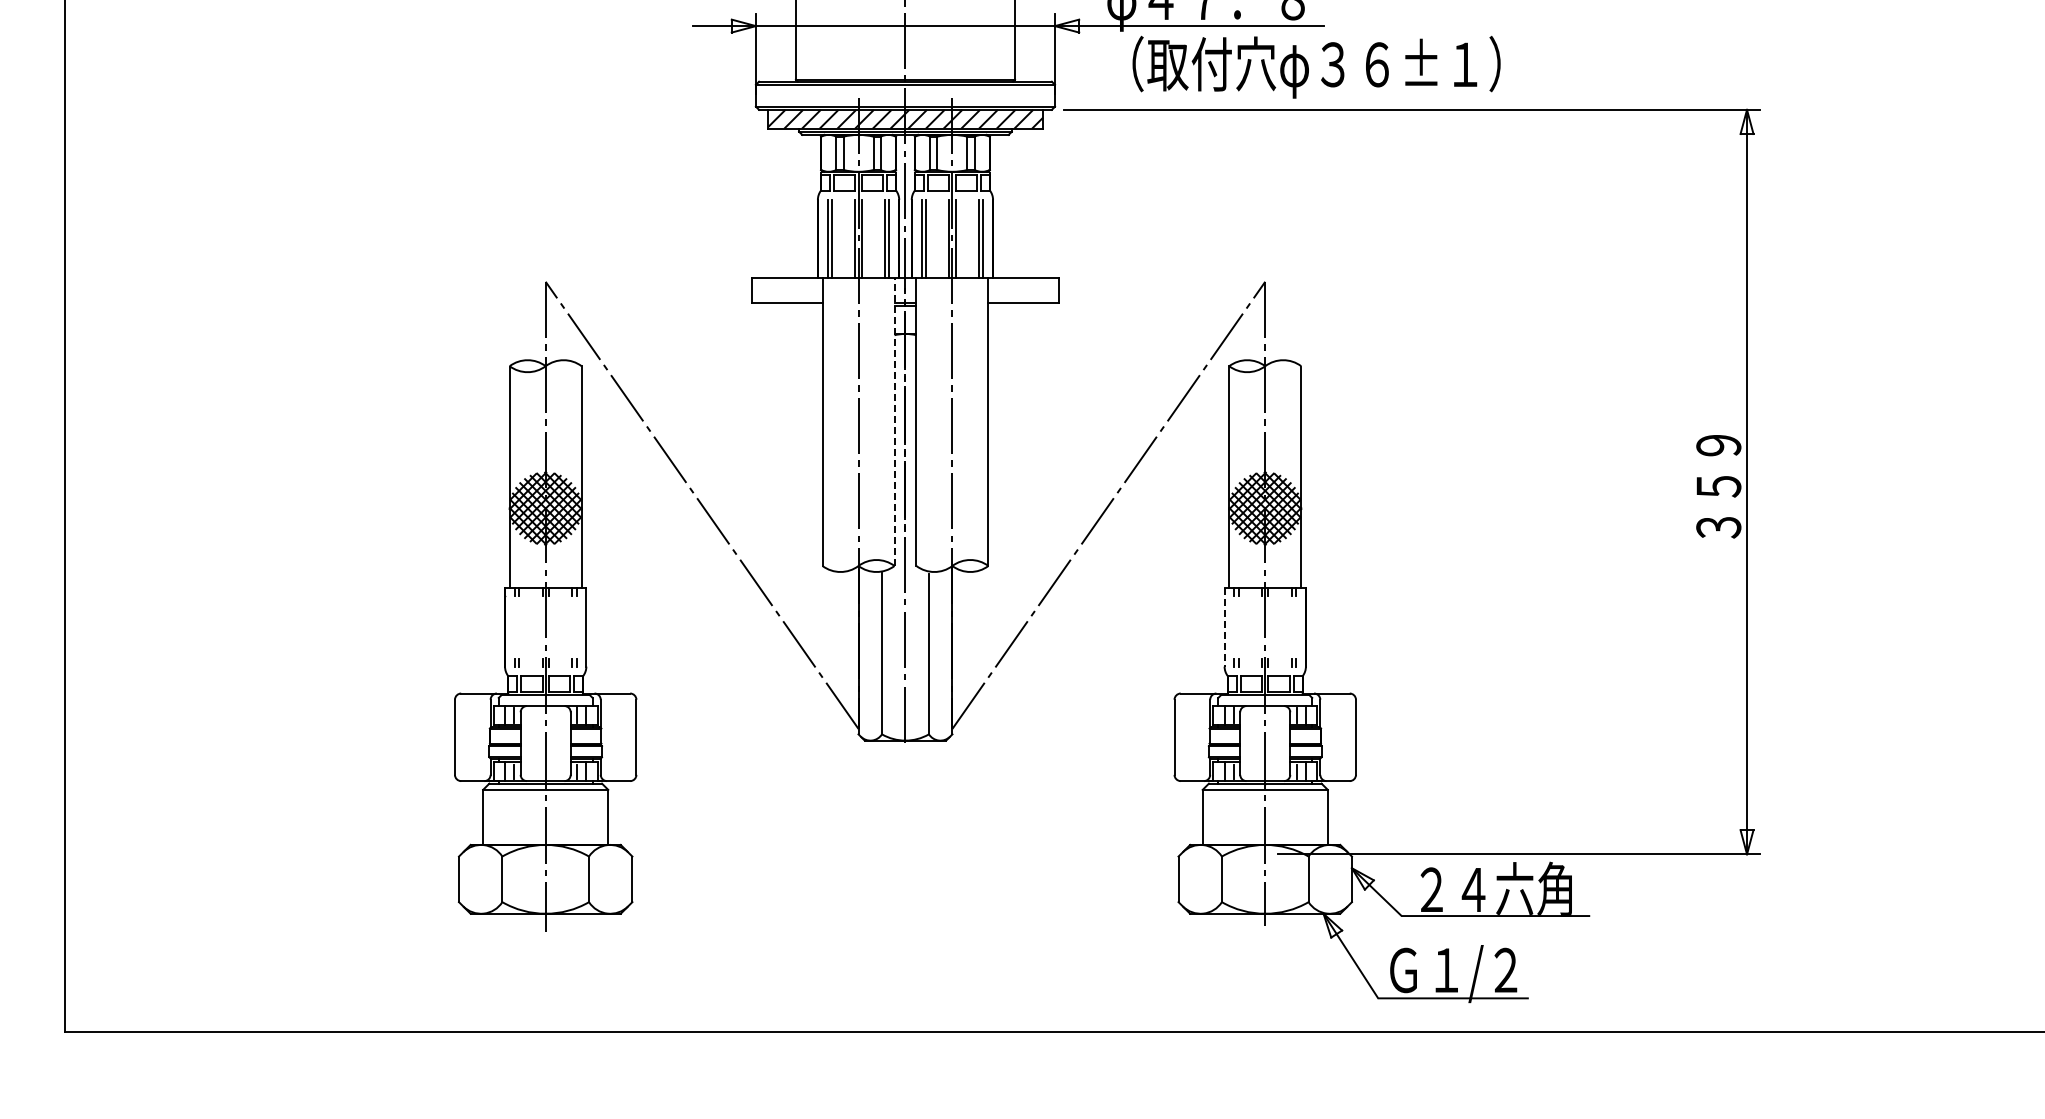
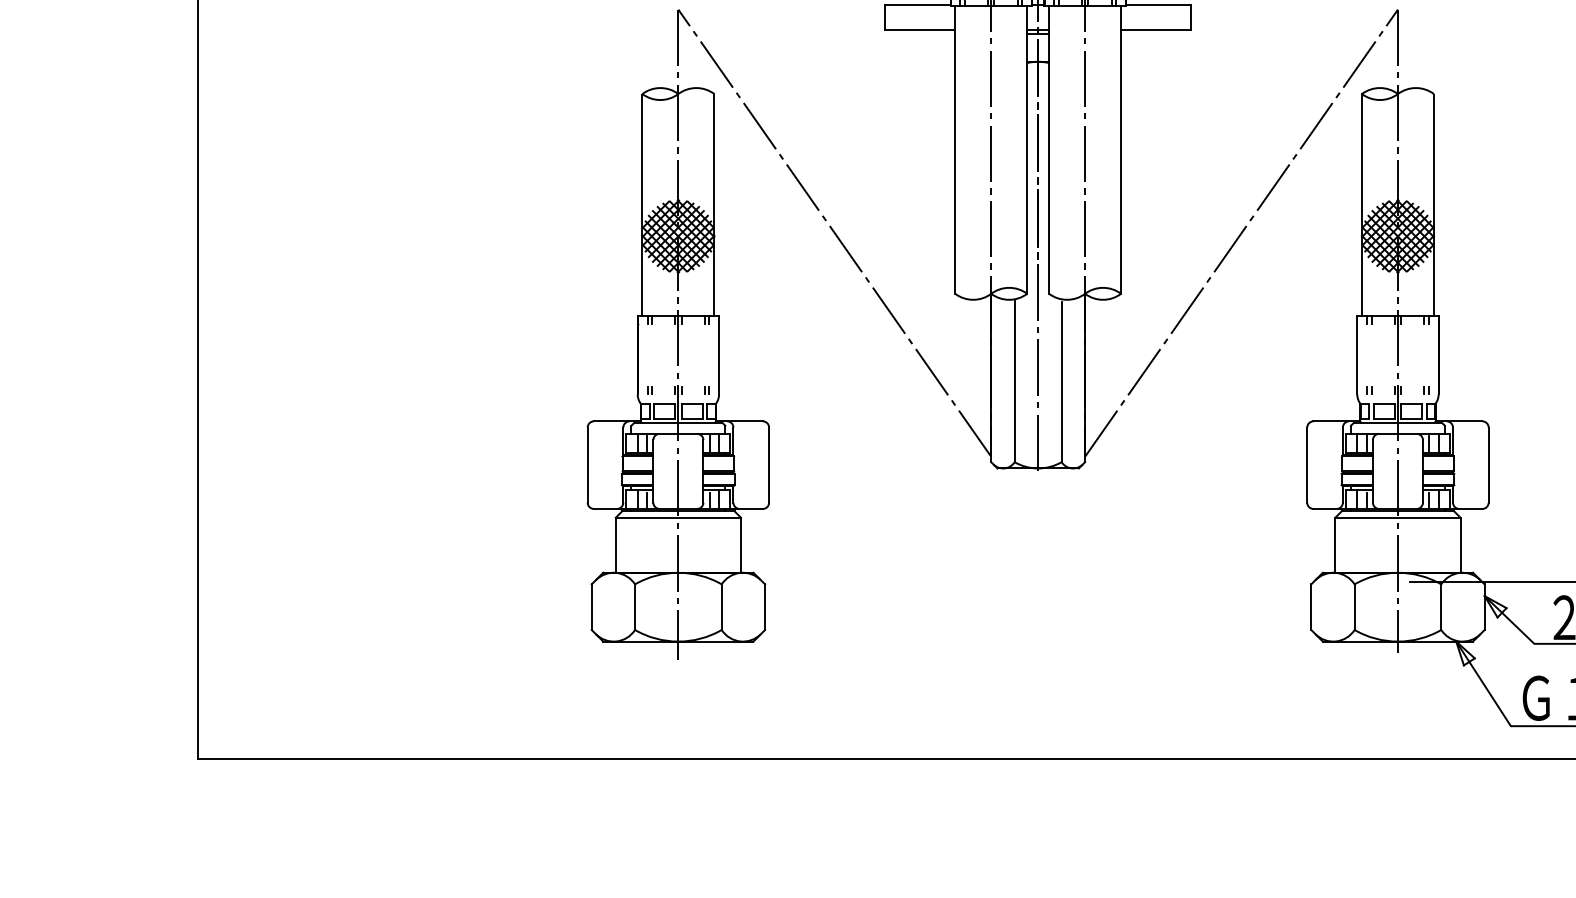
line: (894, 422) -> (1027, 150), dashed -> solid
line: (1224, 628) -> (1357, 356), dashed -> solid

